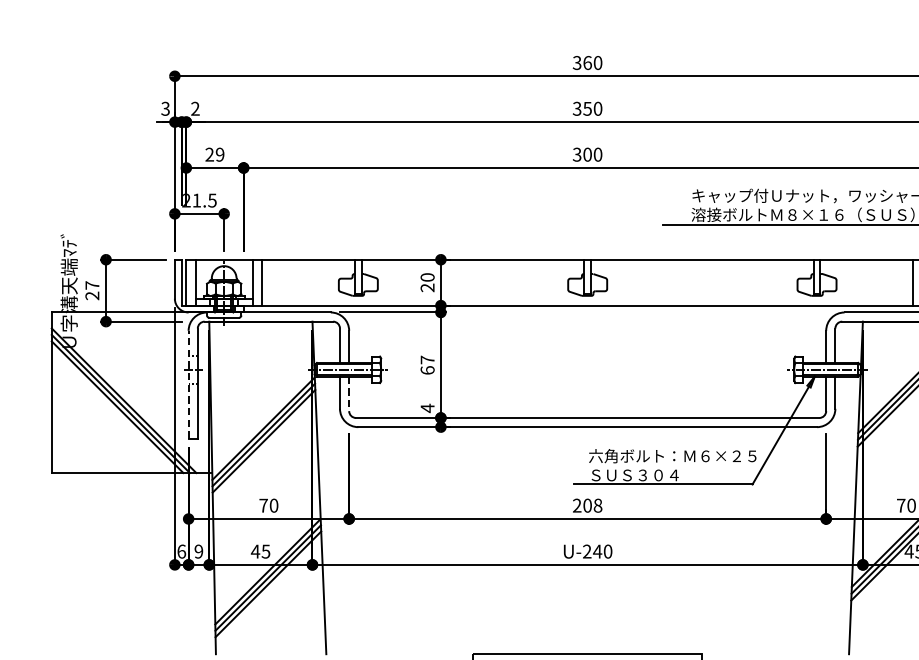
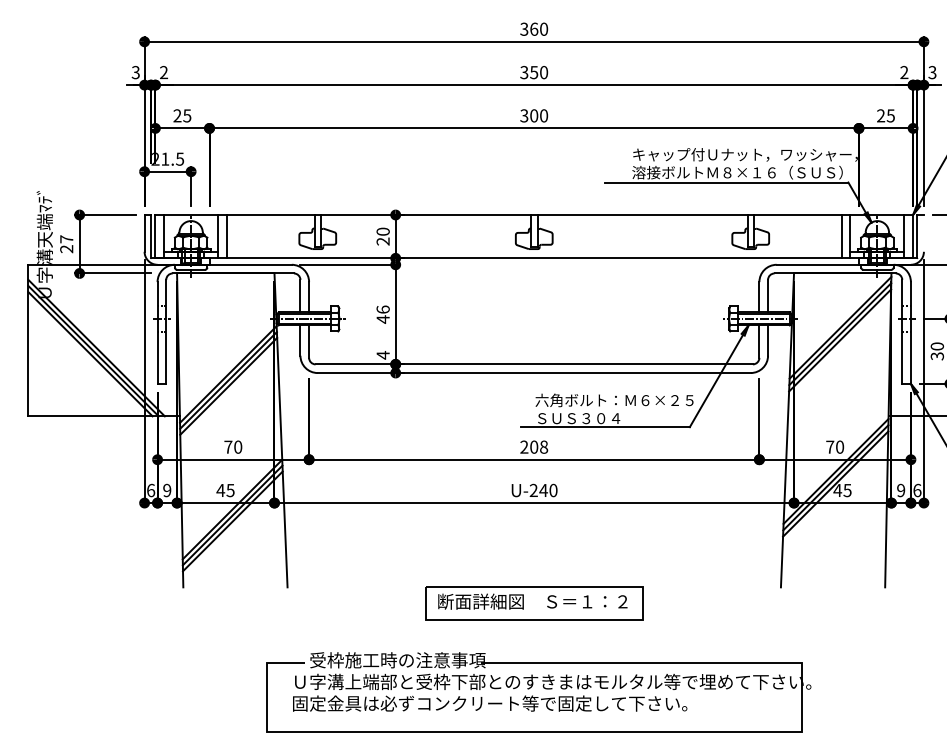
text: (220, 154) -> (187, 115), 29 -> 25
text: (426, 365) -> (382, 314), 67 -> 46
line: (188, 384) -> (157, 332), dashed -> solid
line: (349, 394) -> (309, 342), dashed -> solid

